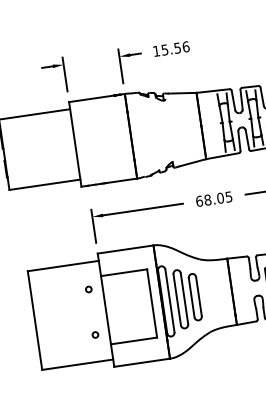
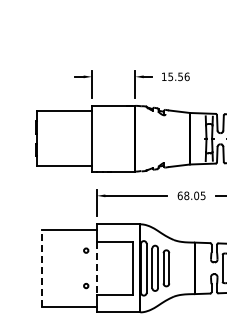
line: (106, 310) -> (97, 268), solid -> dashed
line: (34, 319) -> (41, 267), solid -> dashed

